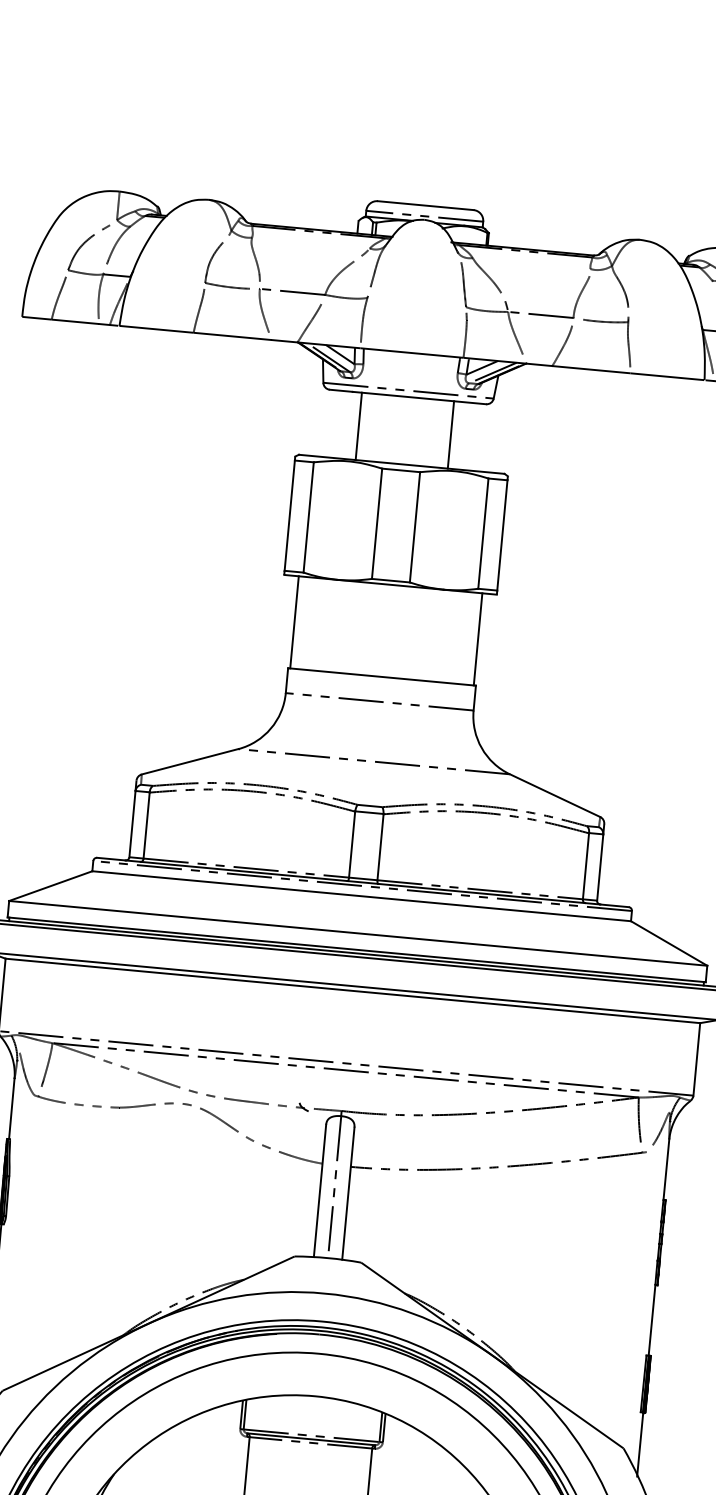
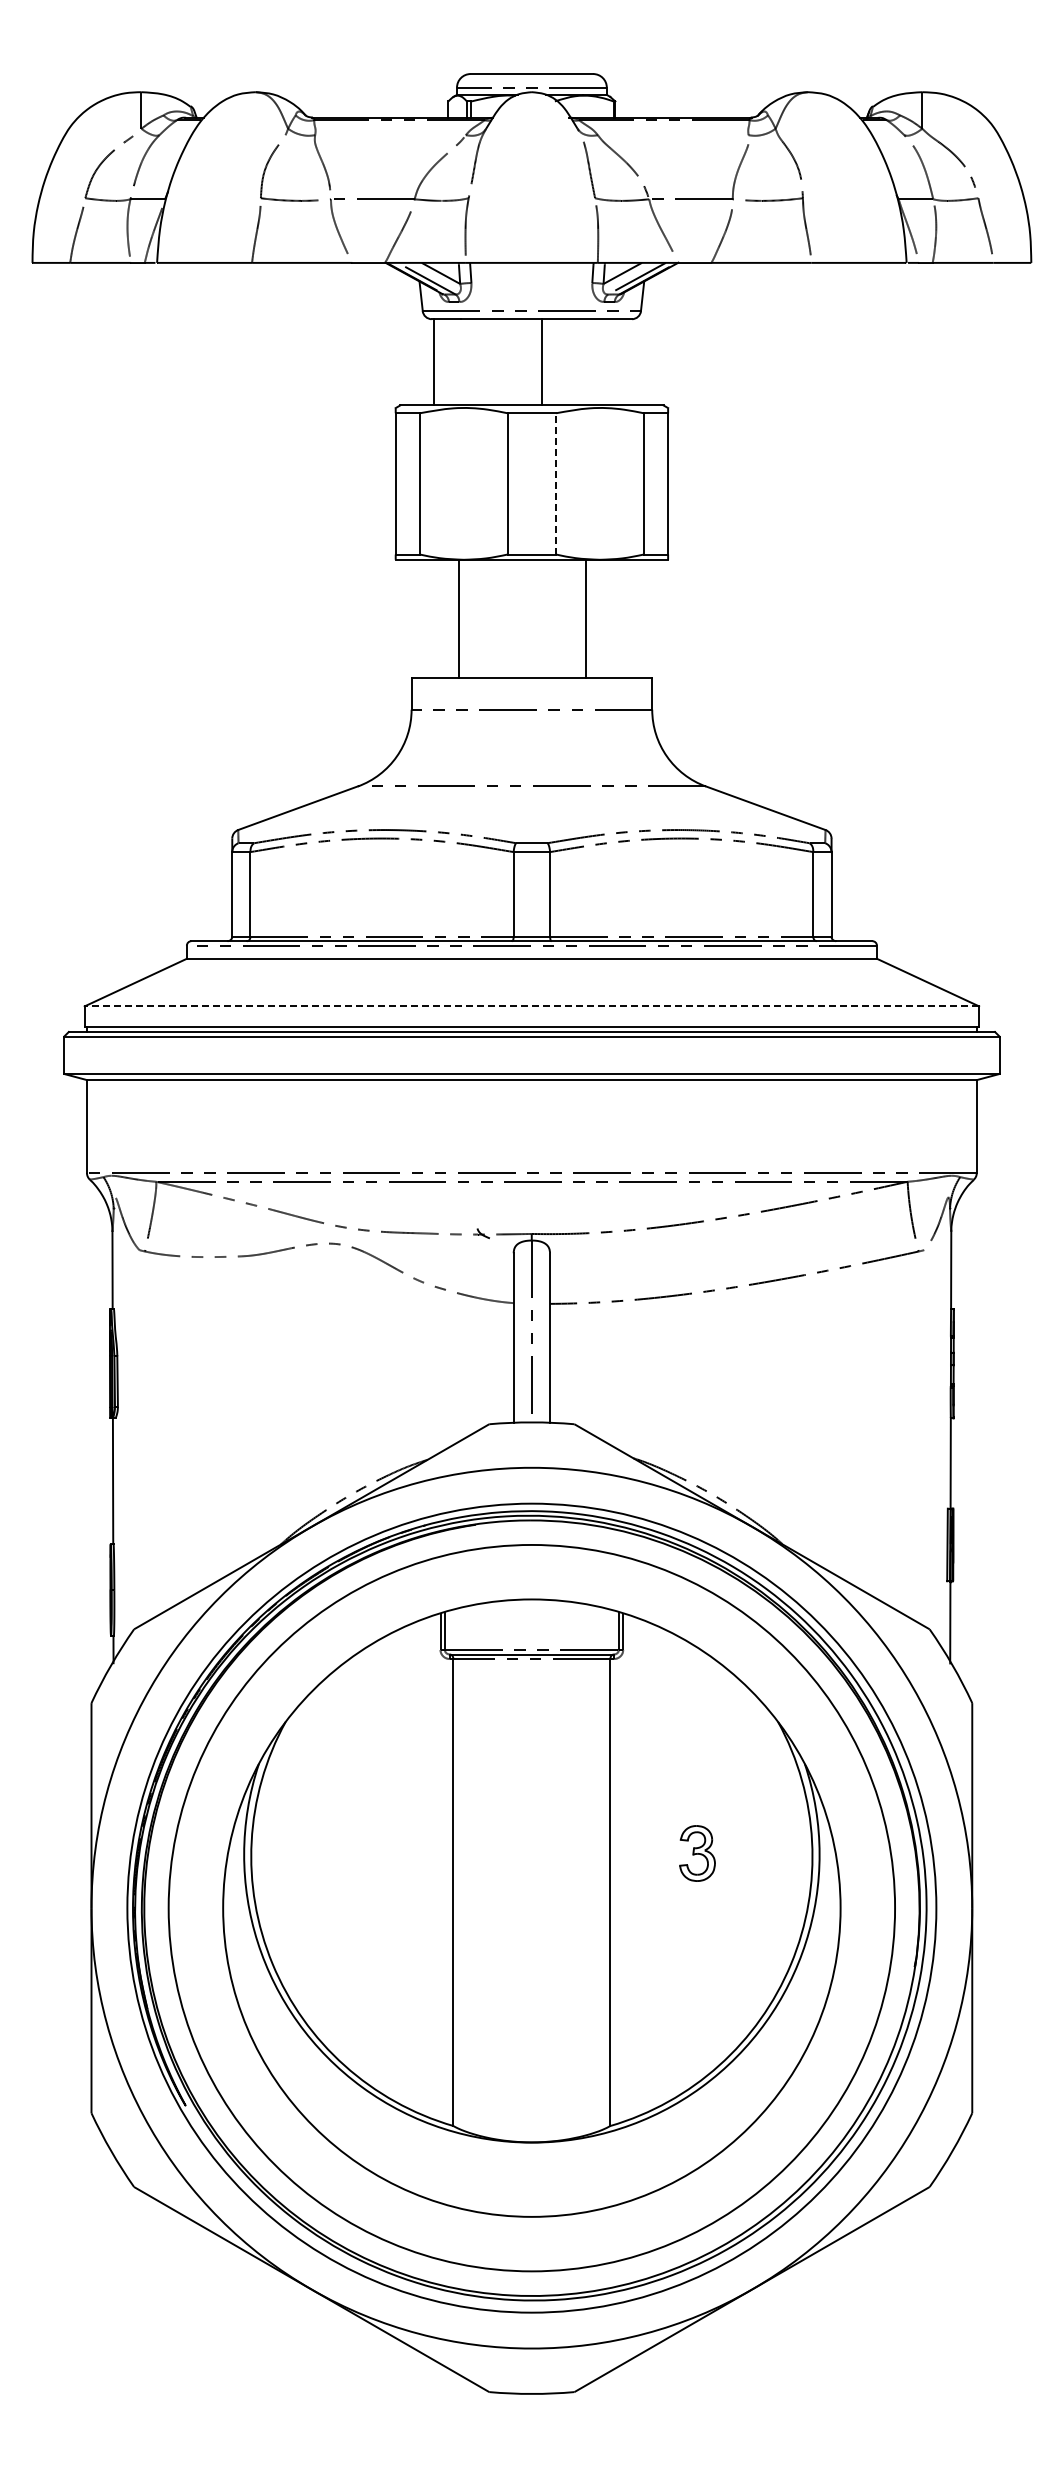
line: (358, 426) -> (433, 362), moved
line: (450, 435) -> (541, 362), moved
line: (415, 527) -> (556, 483), solid -> dashed
line: (294, 622) -> (459, 618), moved
line: (478, 639) -> (585, 618), moved
line: (357, 933) -> (531, 1006), solid -> dashed

